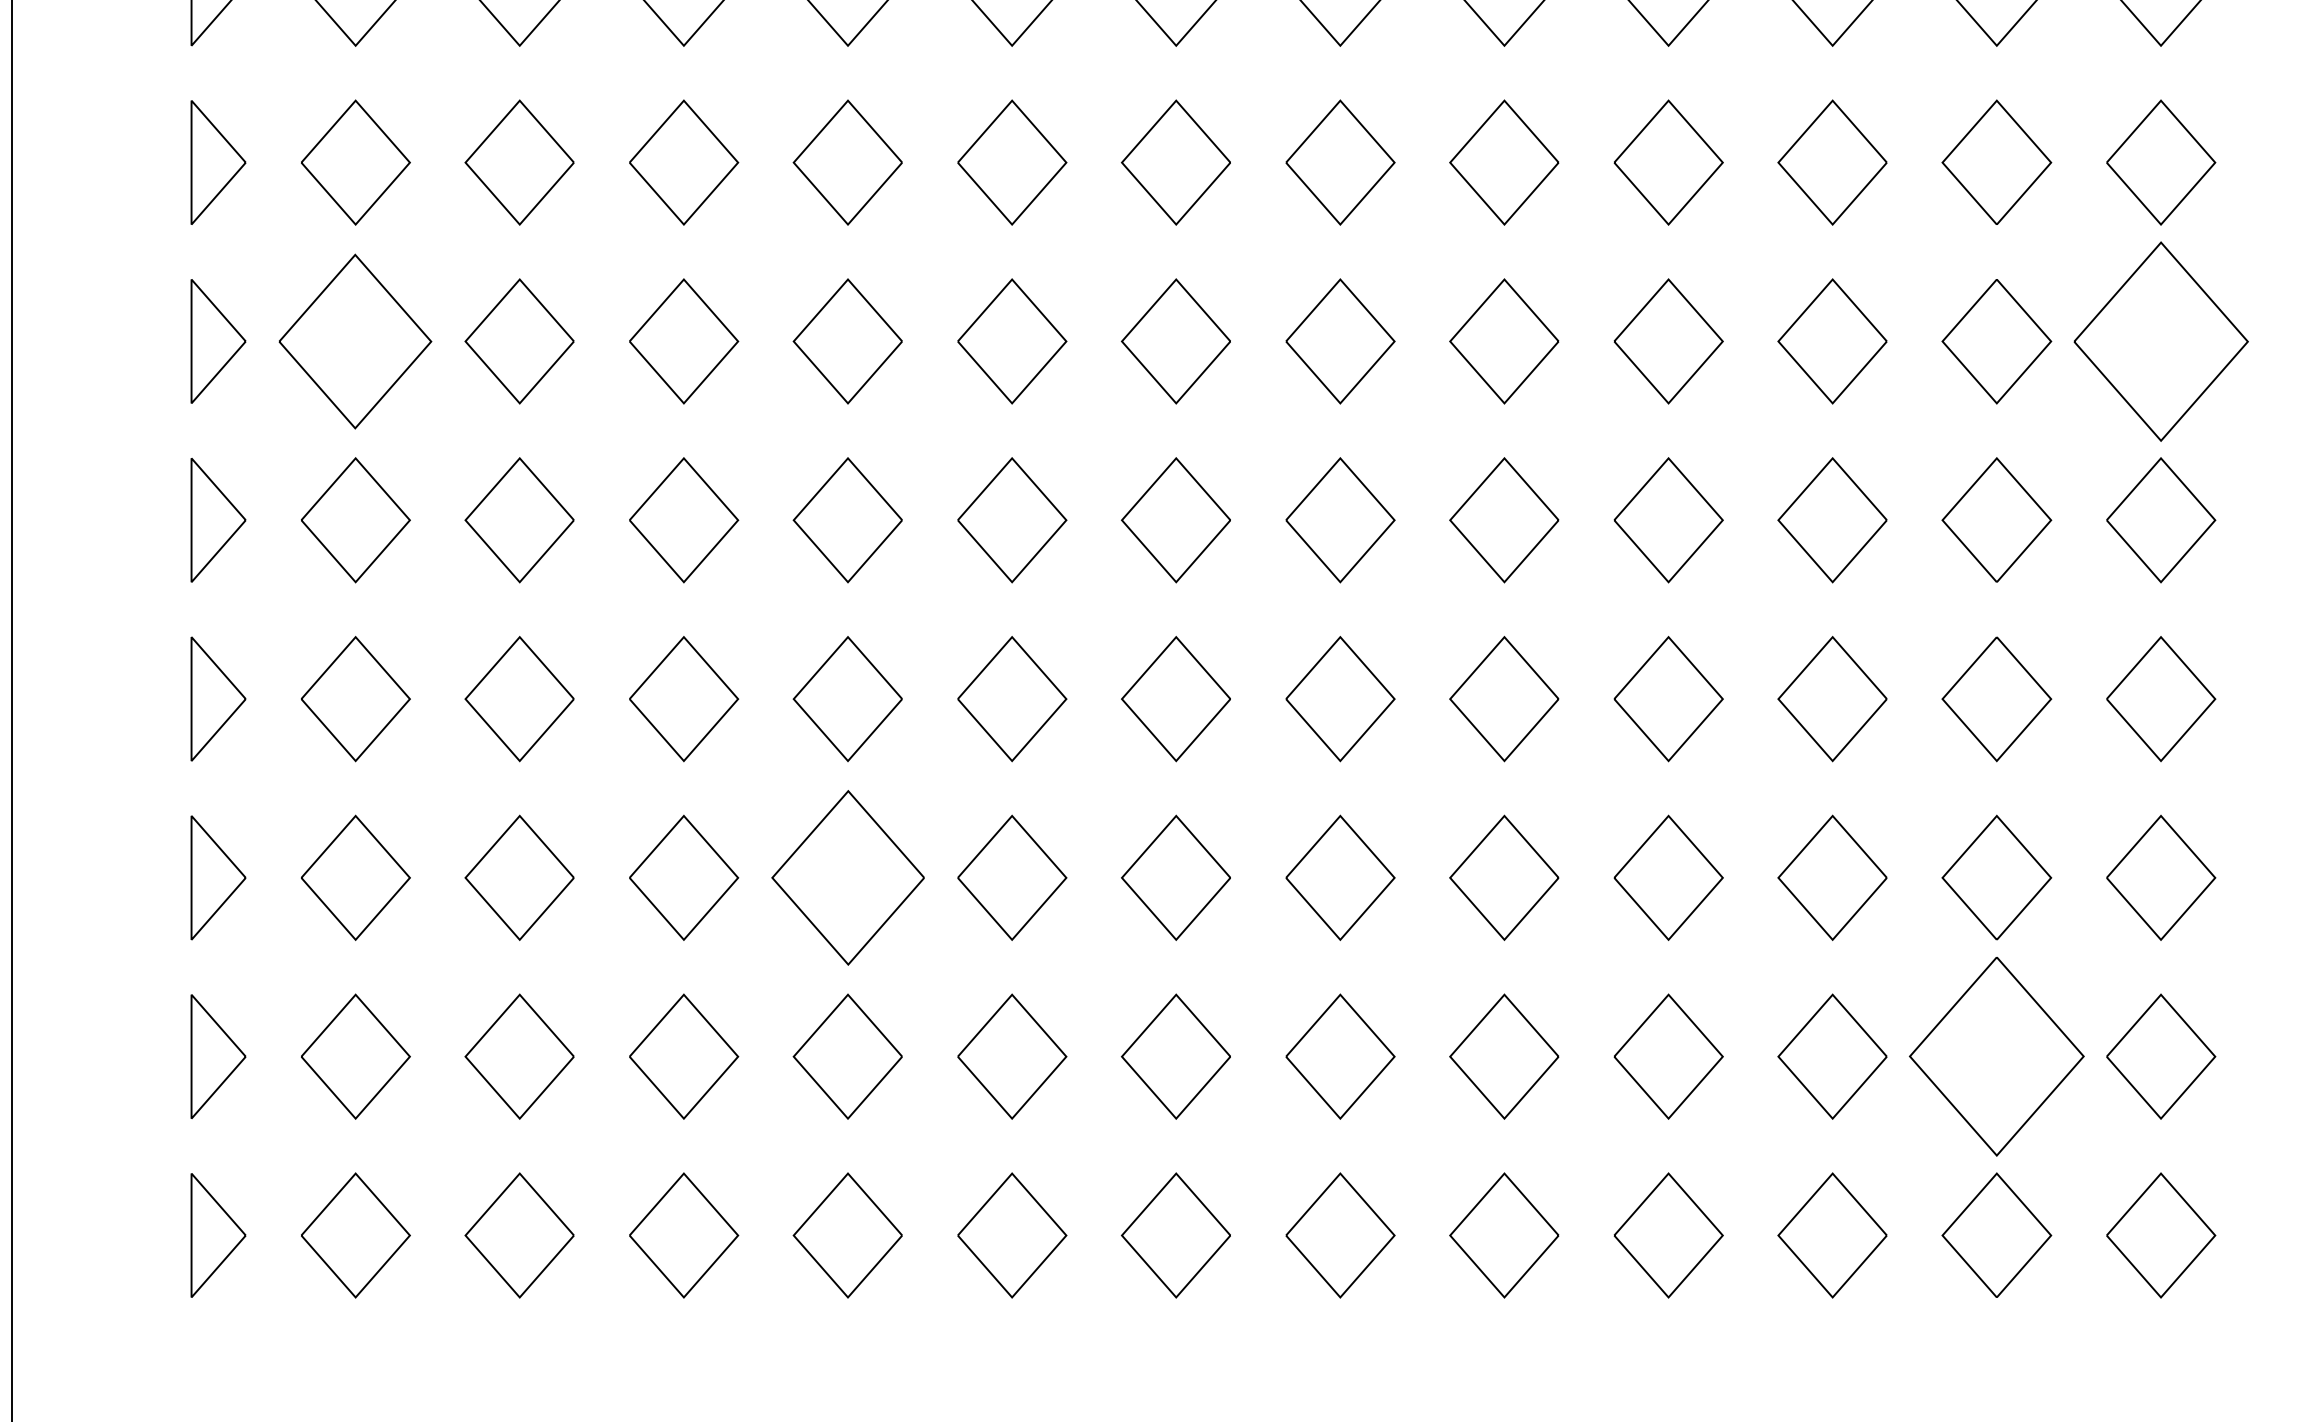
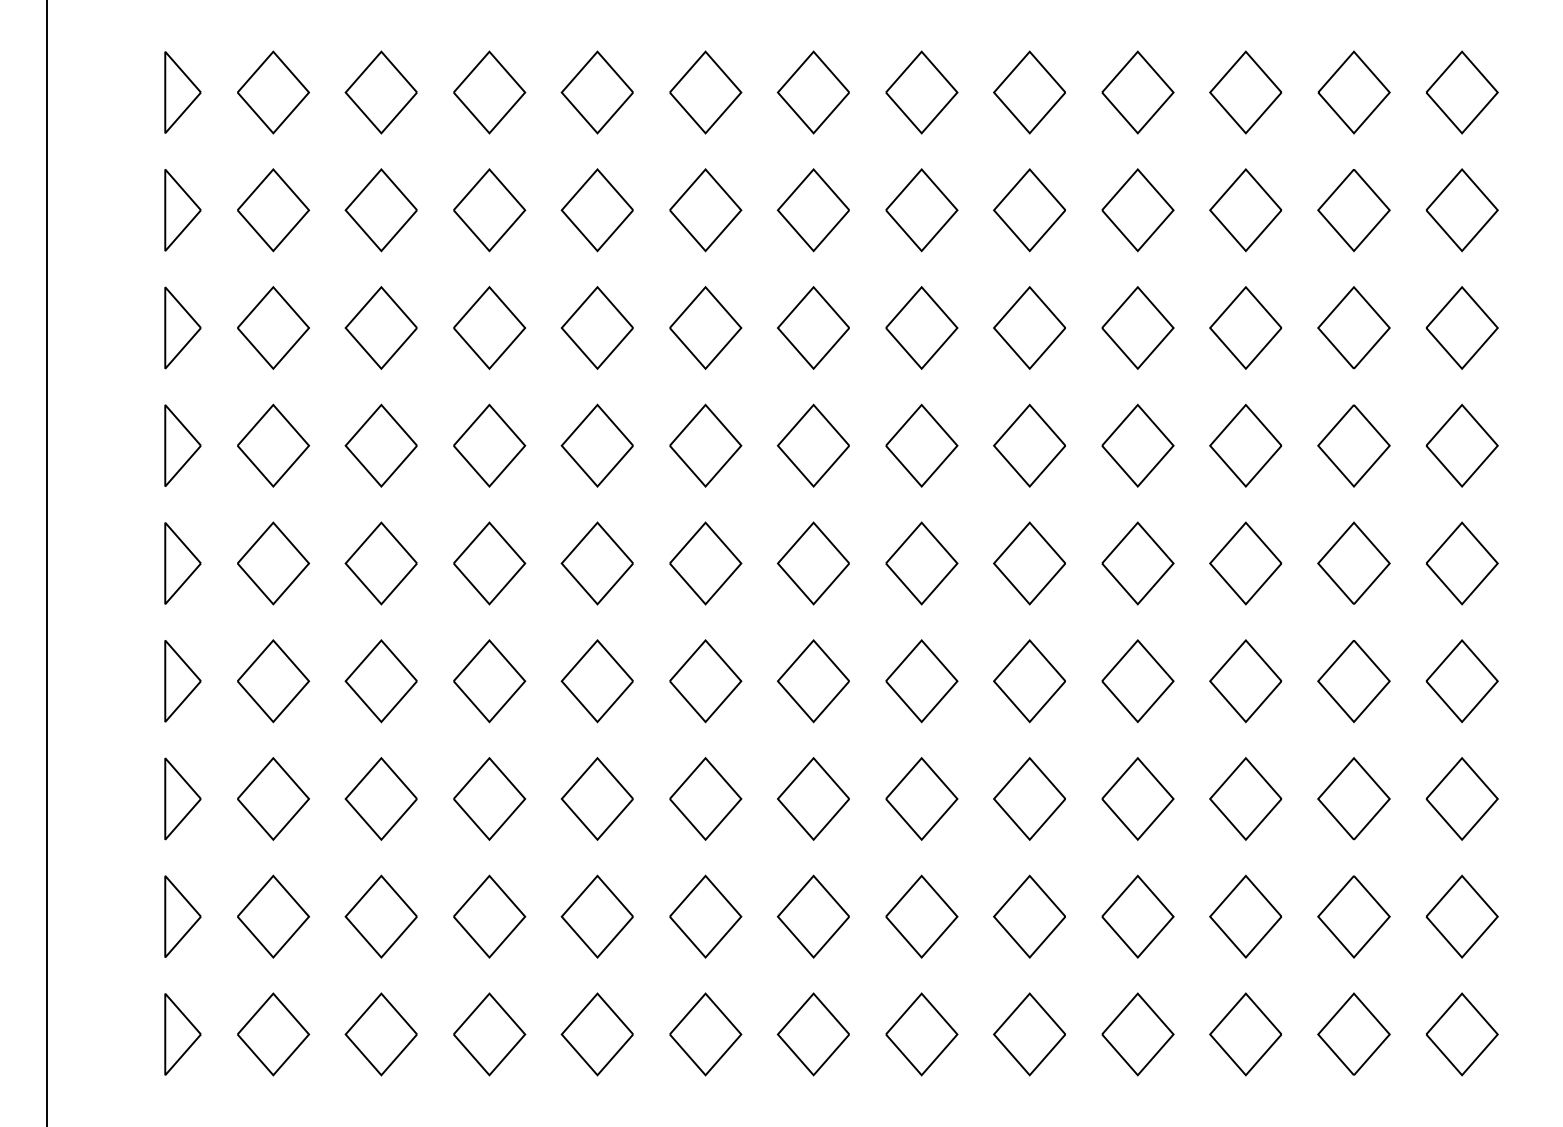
part: (355, 341) -> (273, 445), size x0.71
part: (2160, 341) -> (1461, 445), size x0.62
part: (846, 877) -> (596, 798), size x0.71
part: (1996, 1056) -> (1353, 916), size x0.62

